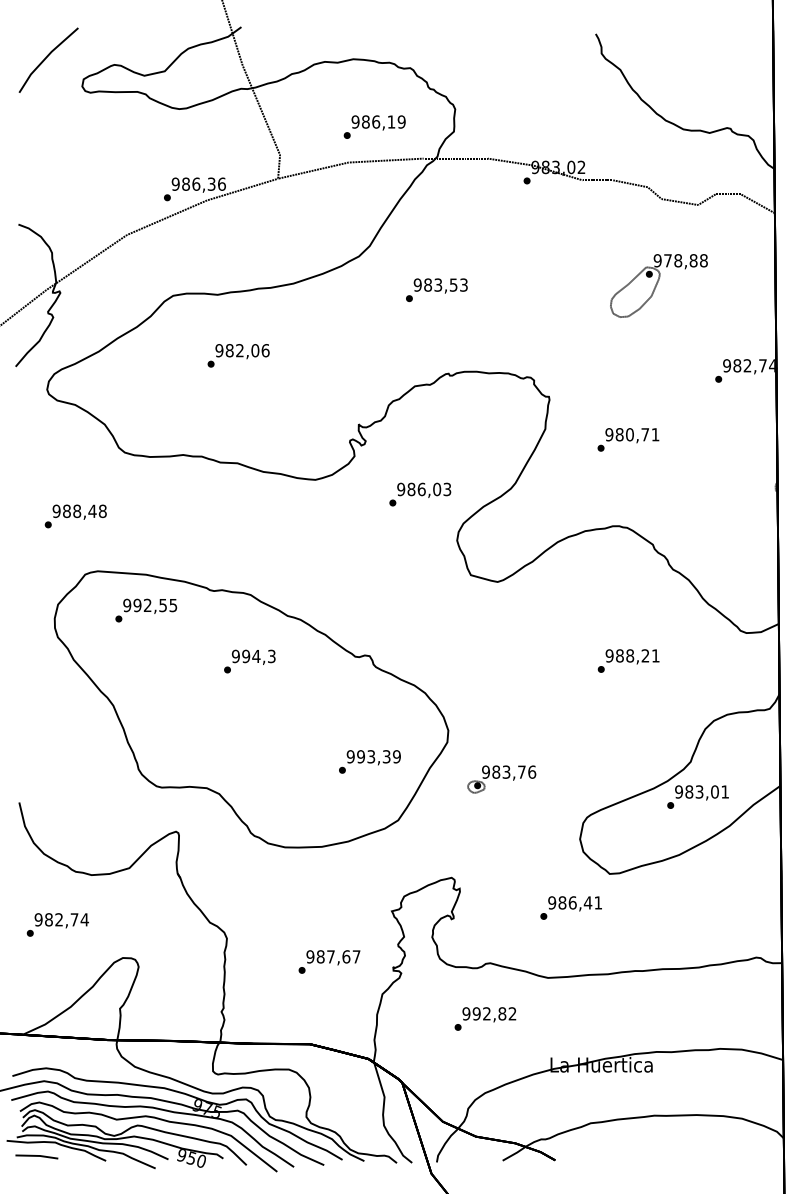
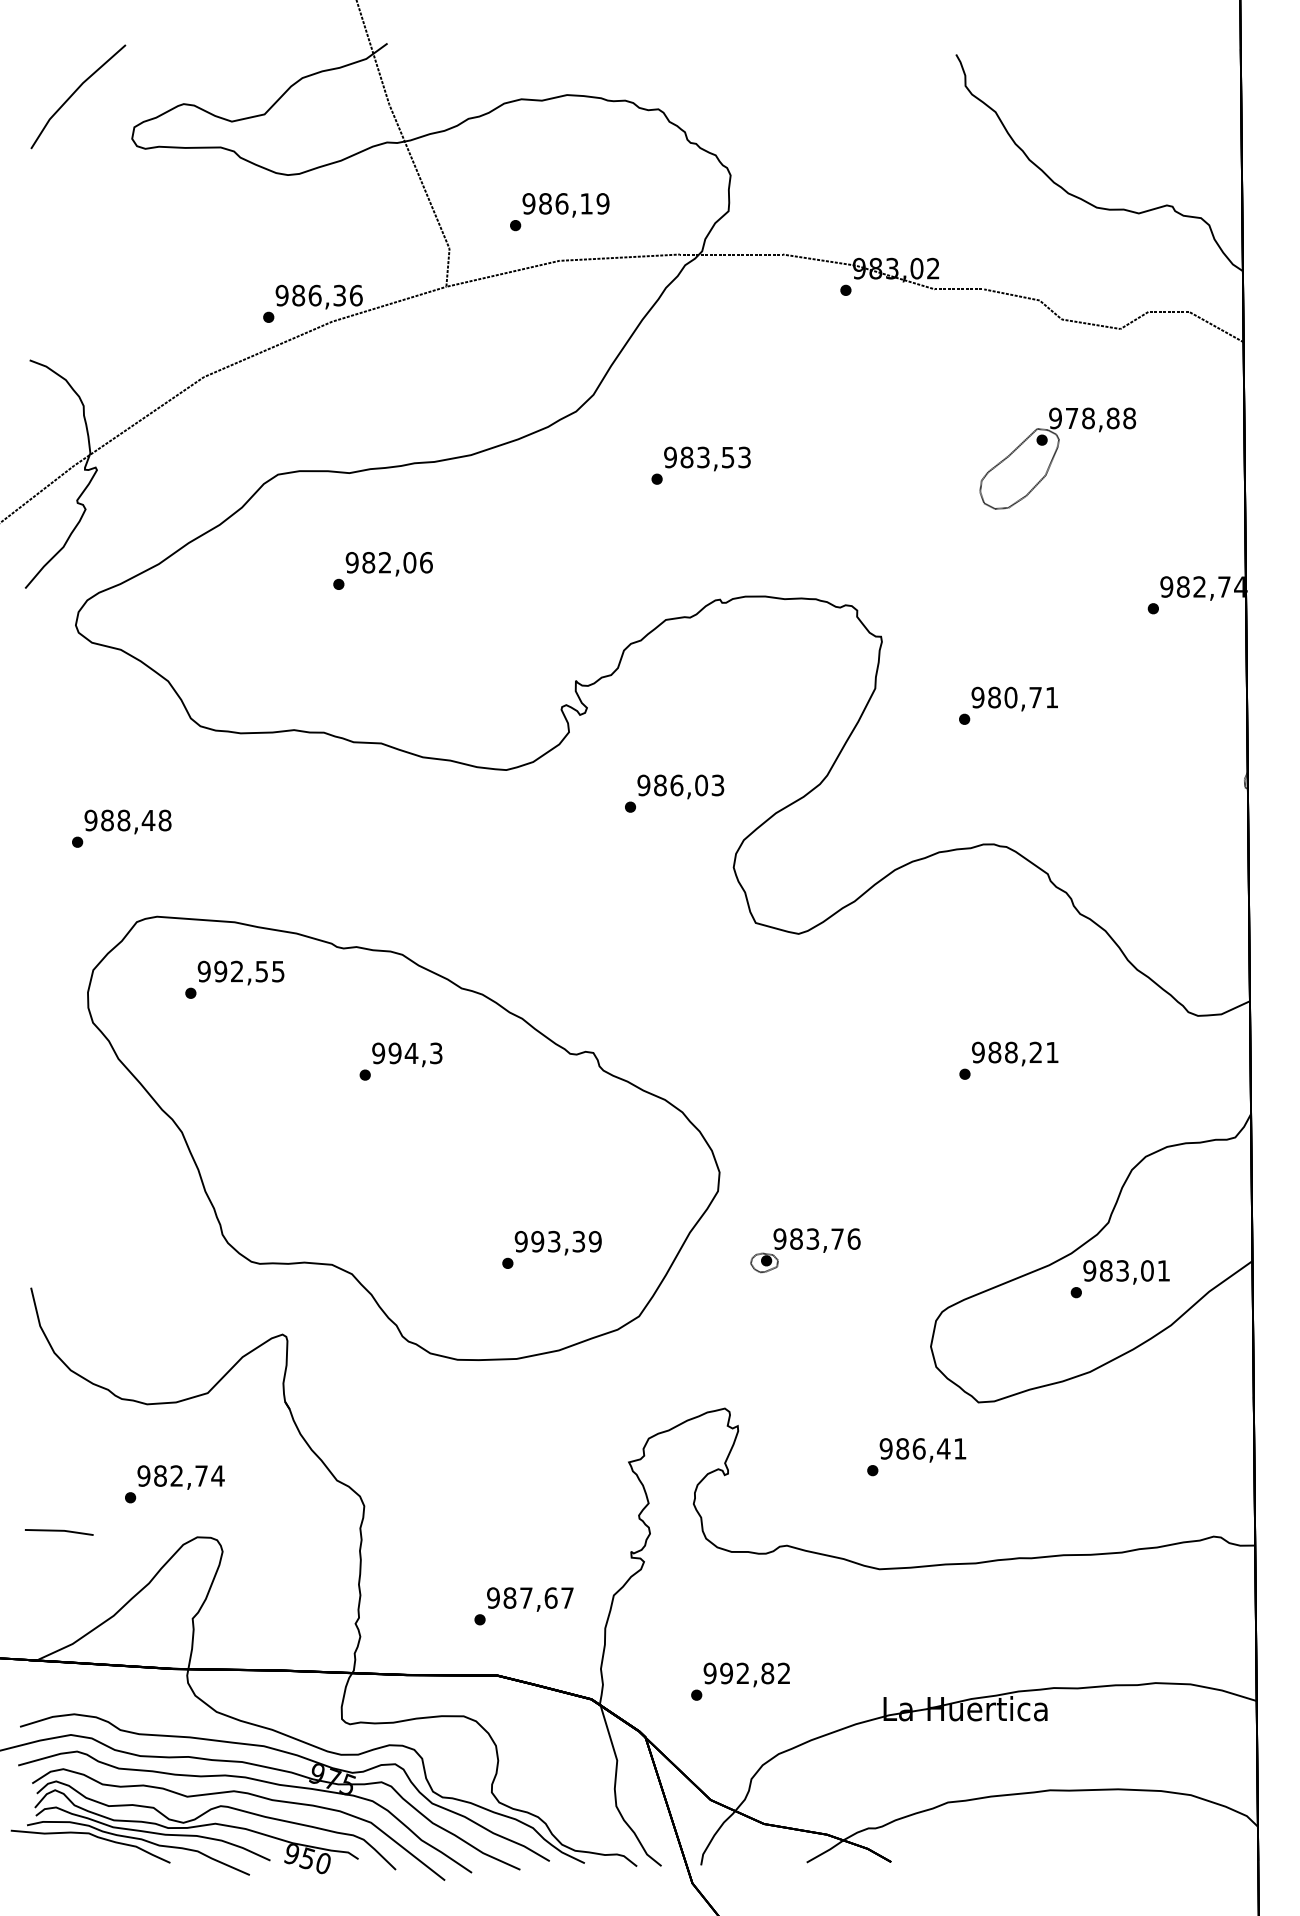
text: (374, 126) -> (559, 211), moved
text: (369, 761) -> (551, 1249), moved
text: (57, 924) -> (174, 1483), moved
text: (329, 961) -> (524, 1605), moved
text: (485, 1018) -> (740, 1680), moved
line: (36, 1156) -> (58, 1531), moved

